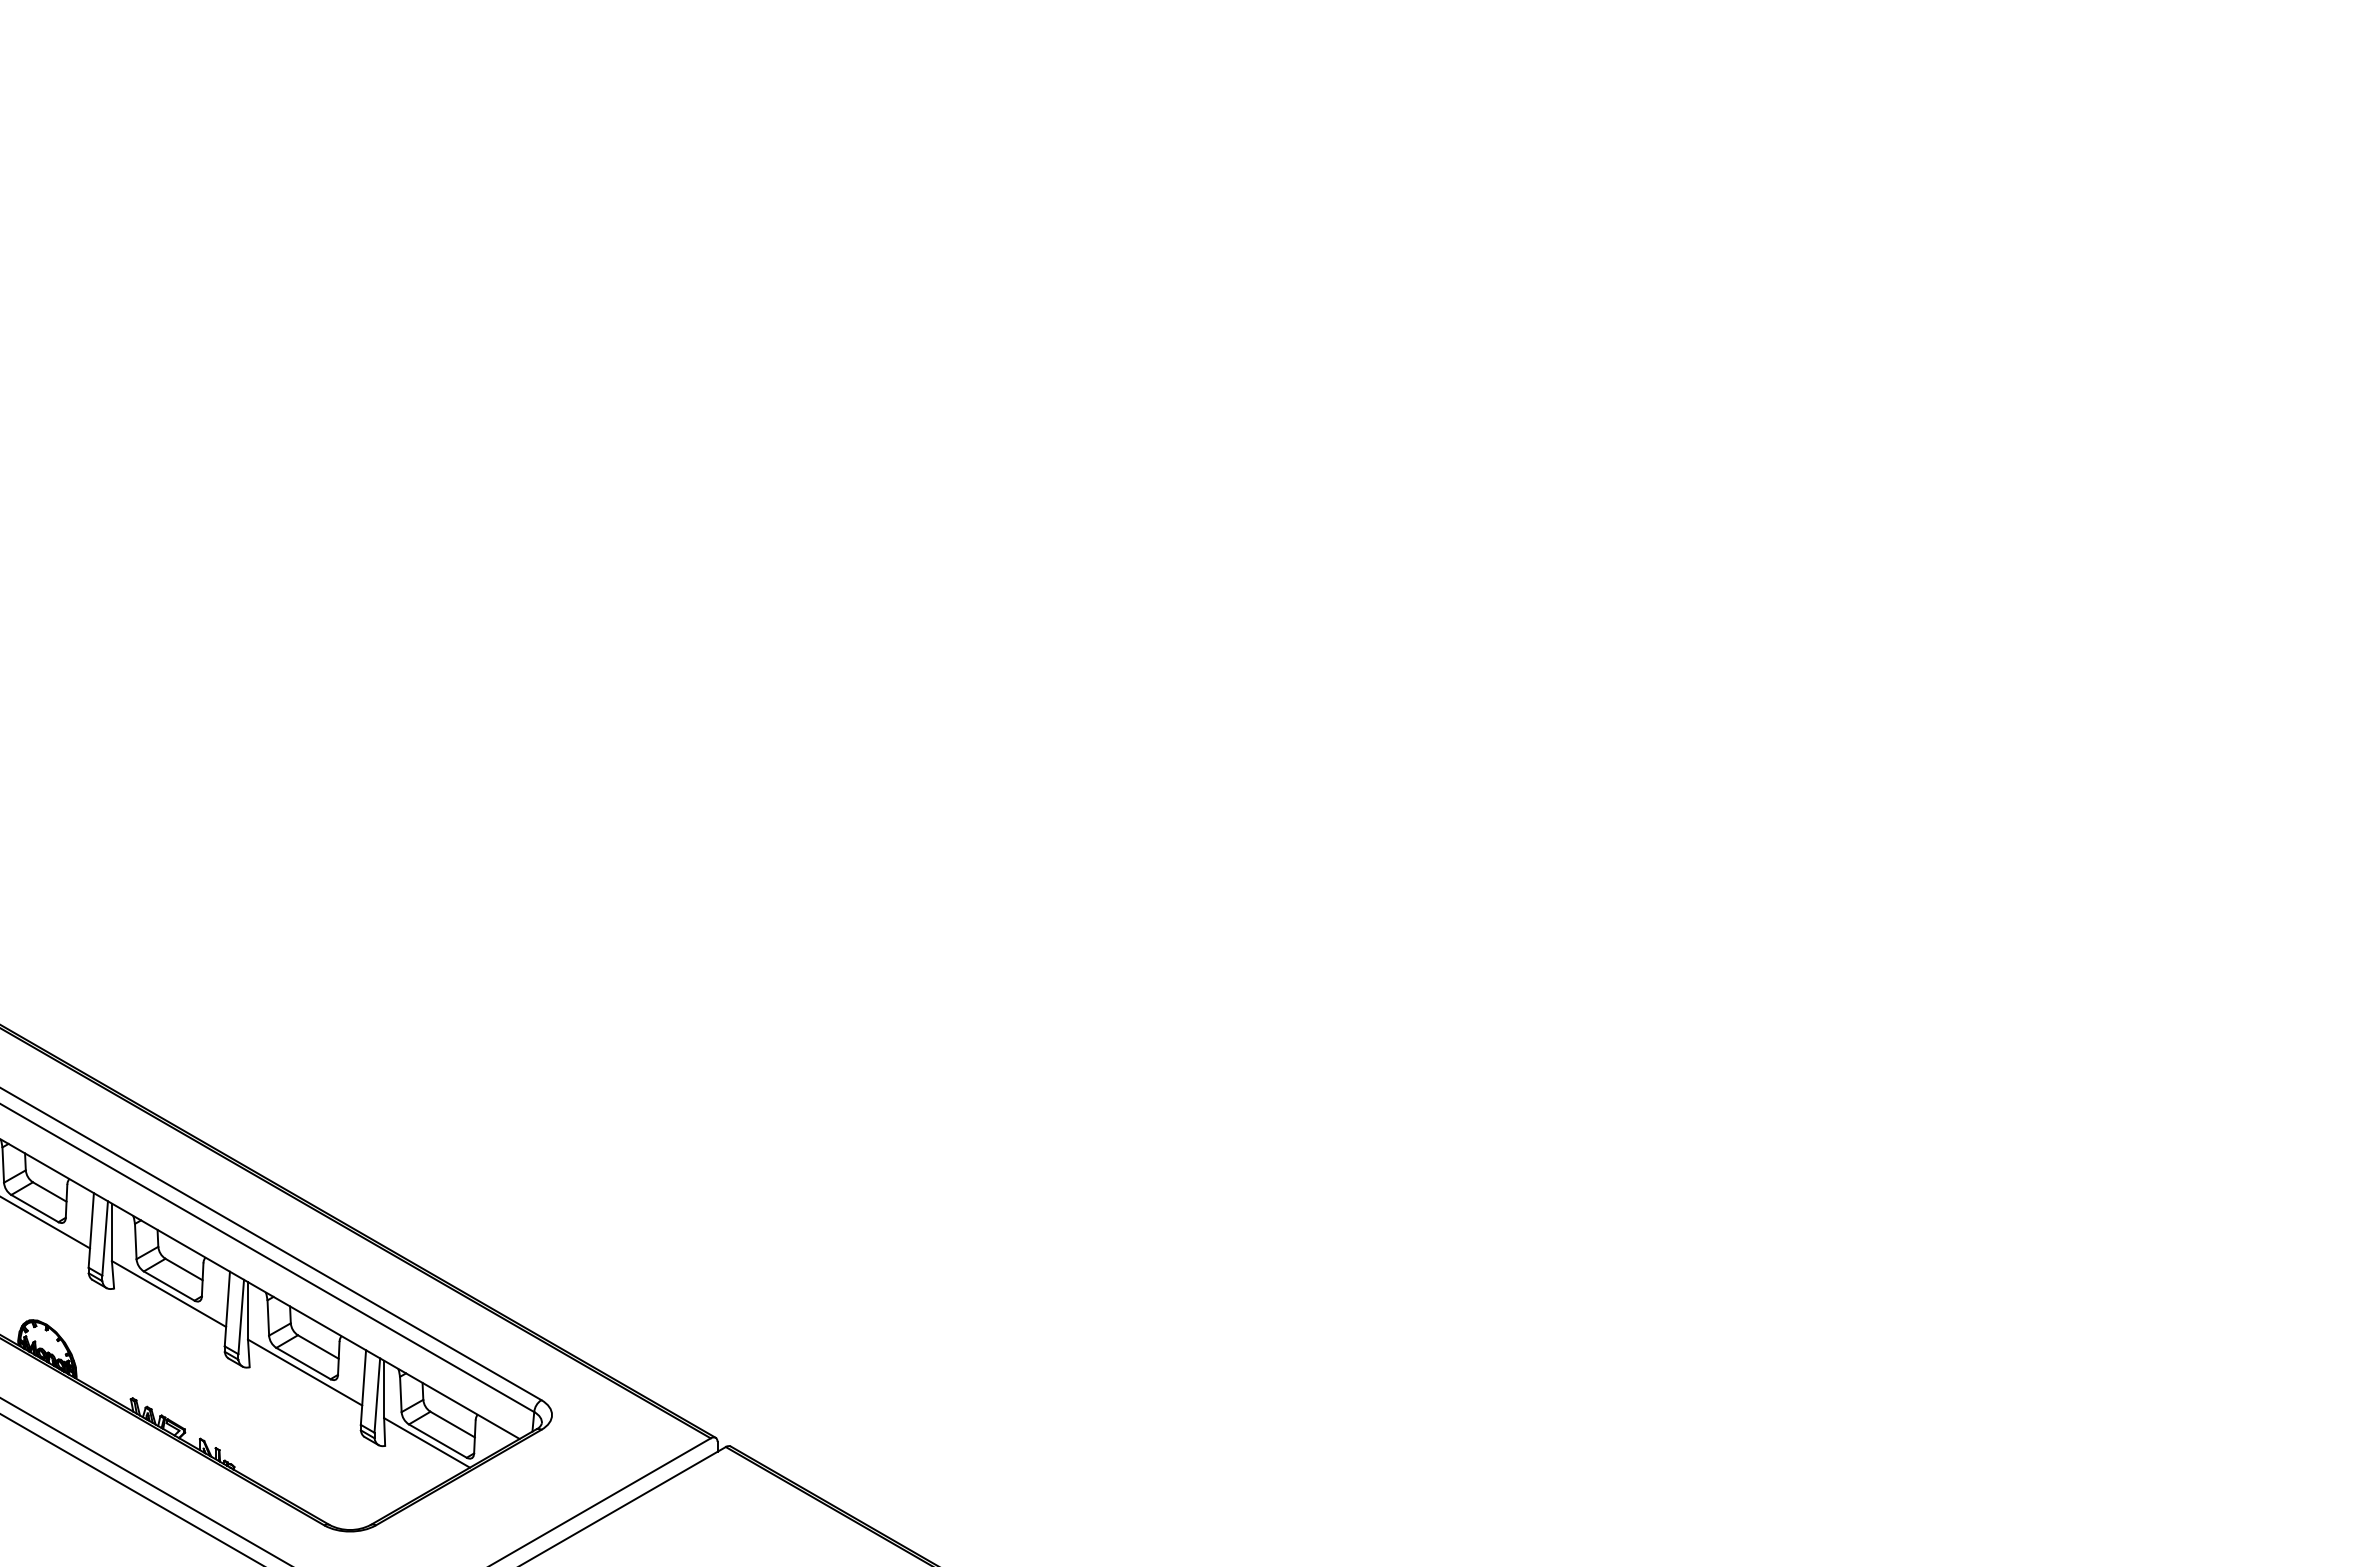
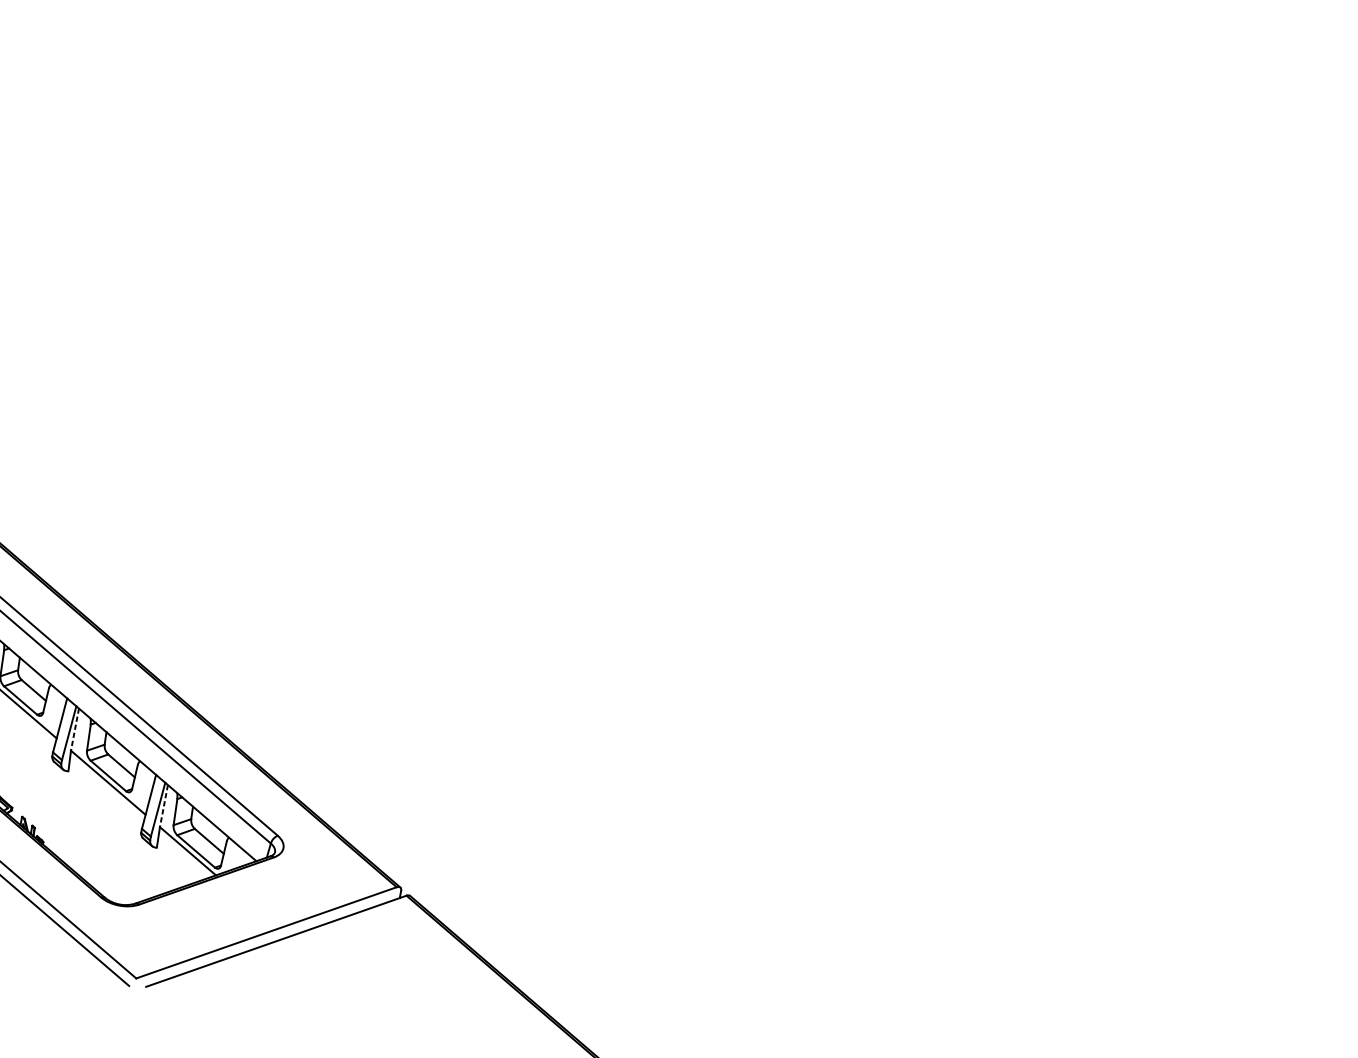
line: (248, 1310) -> (75, 729), solid -> dashed
line: (384, 1389) -> (164, 806), solid -> dashed

